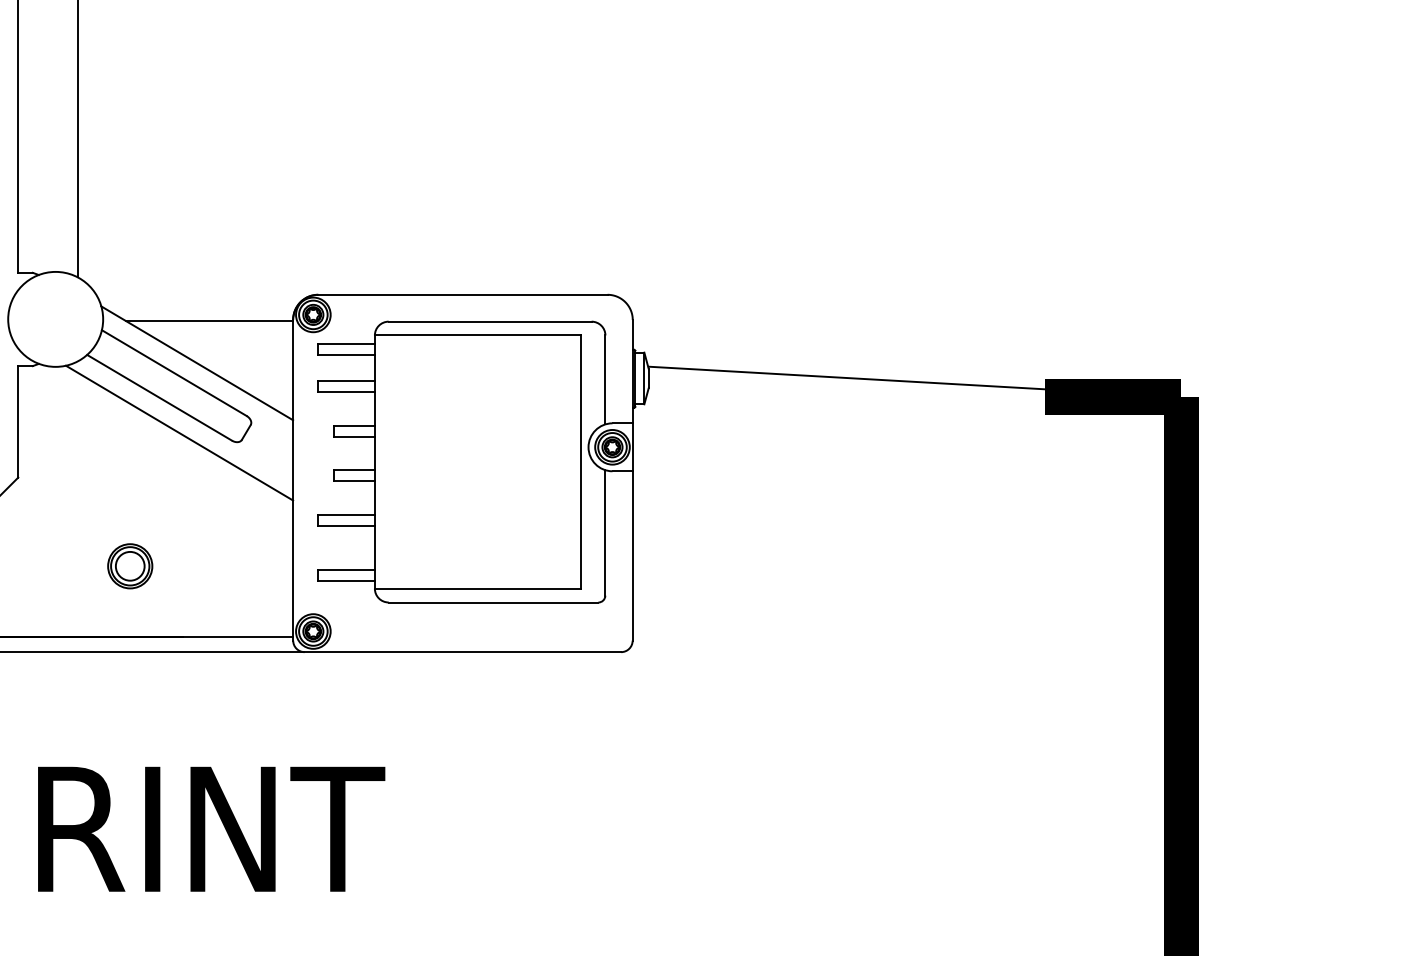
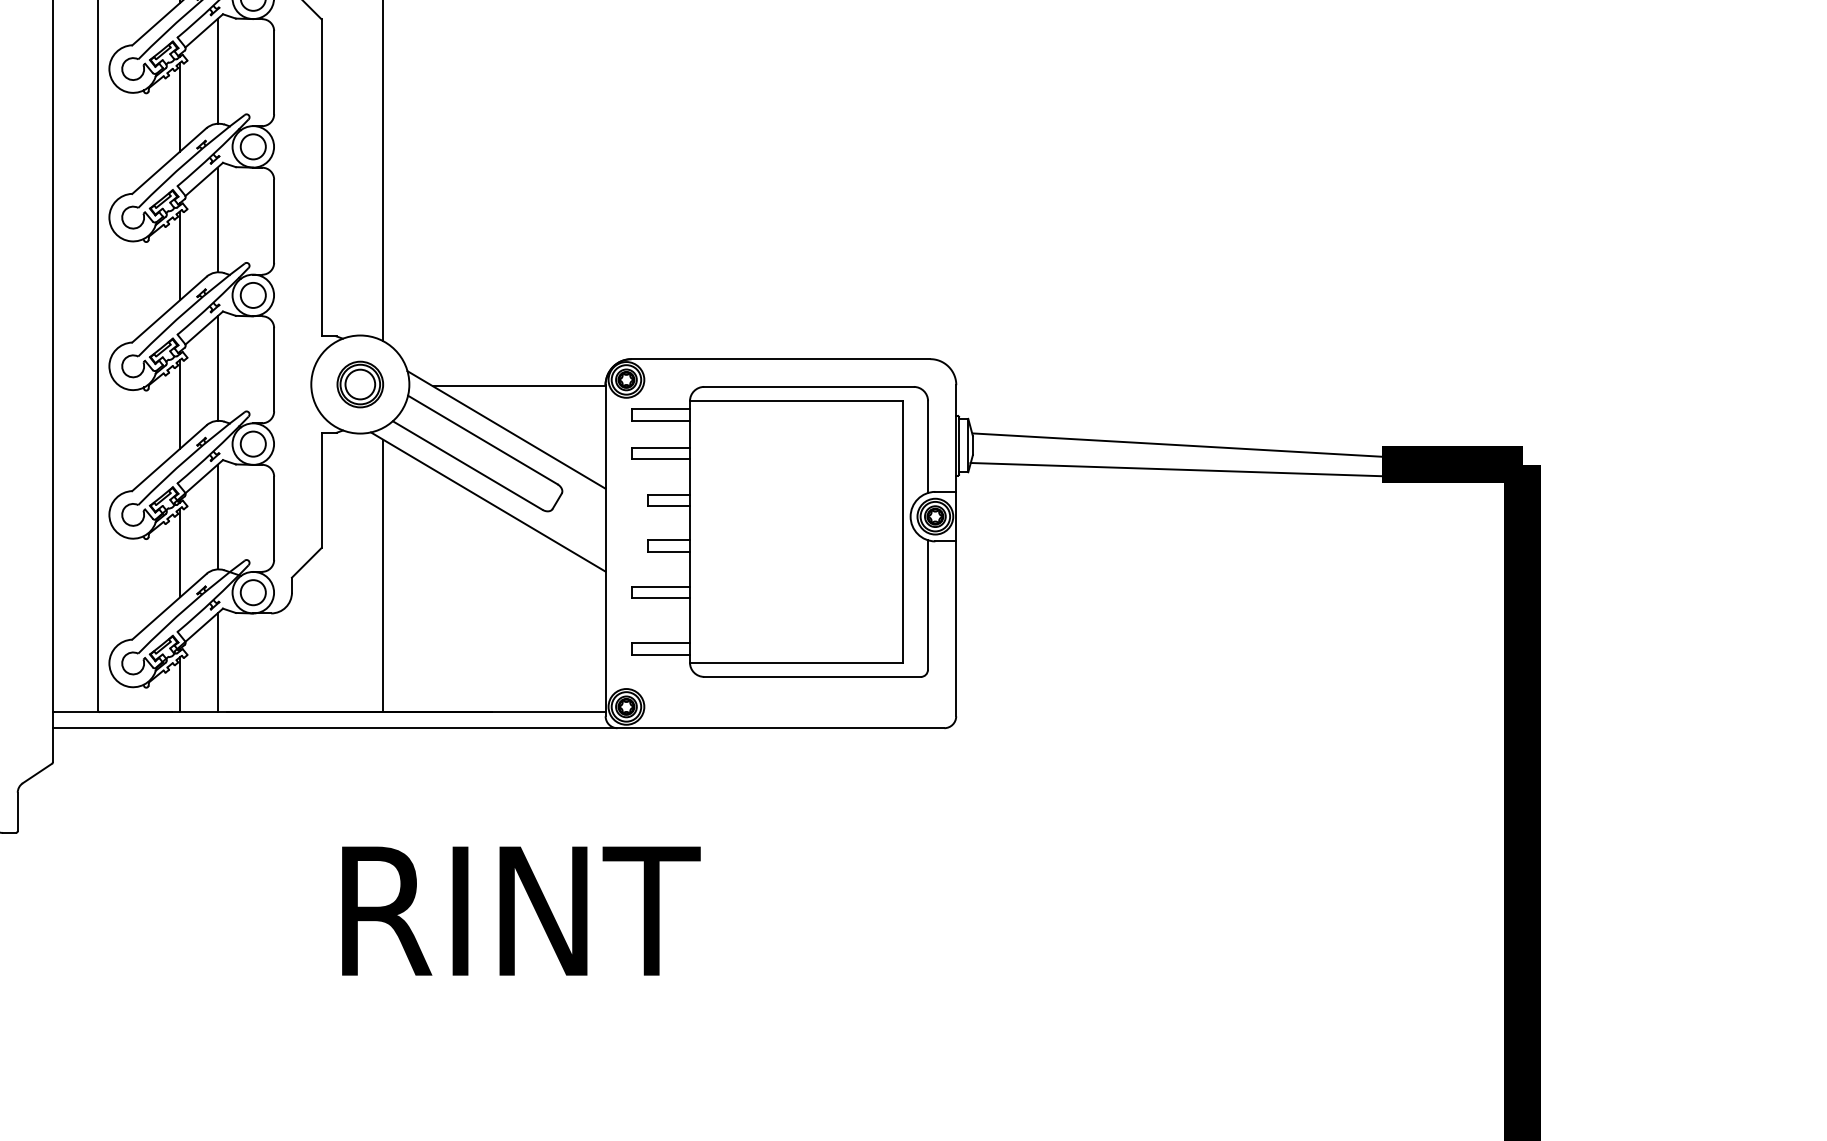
line: (845, 401) -> (1176, 469), added
line: (78, 504) -> (383, 575), added
part: (130, 566) -> (360, 384), moved

